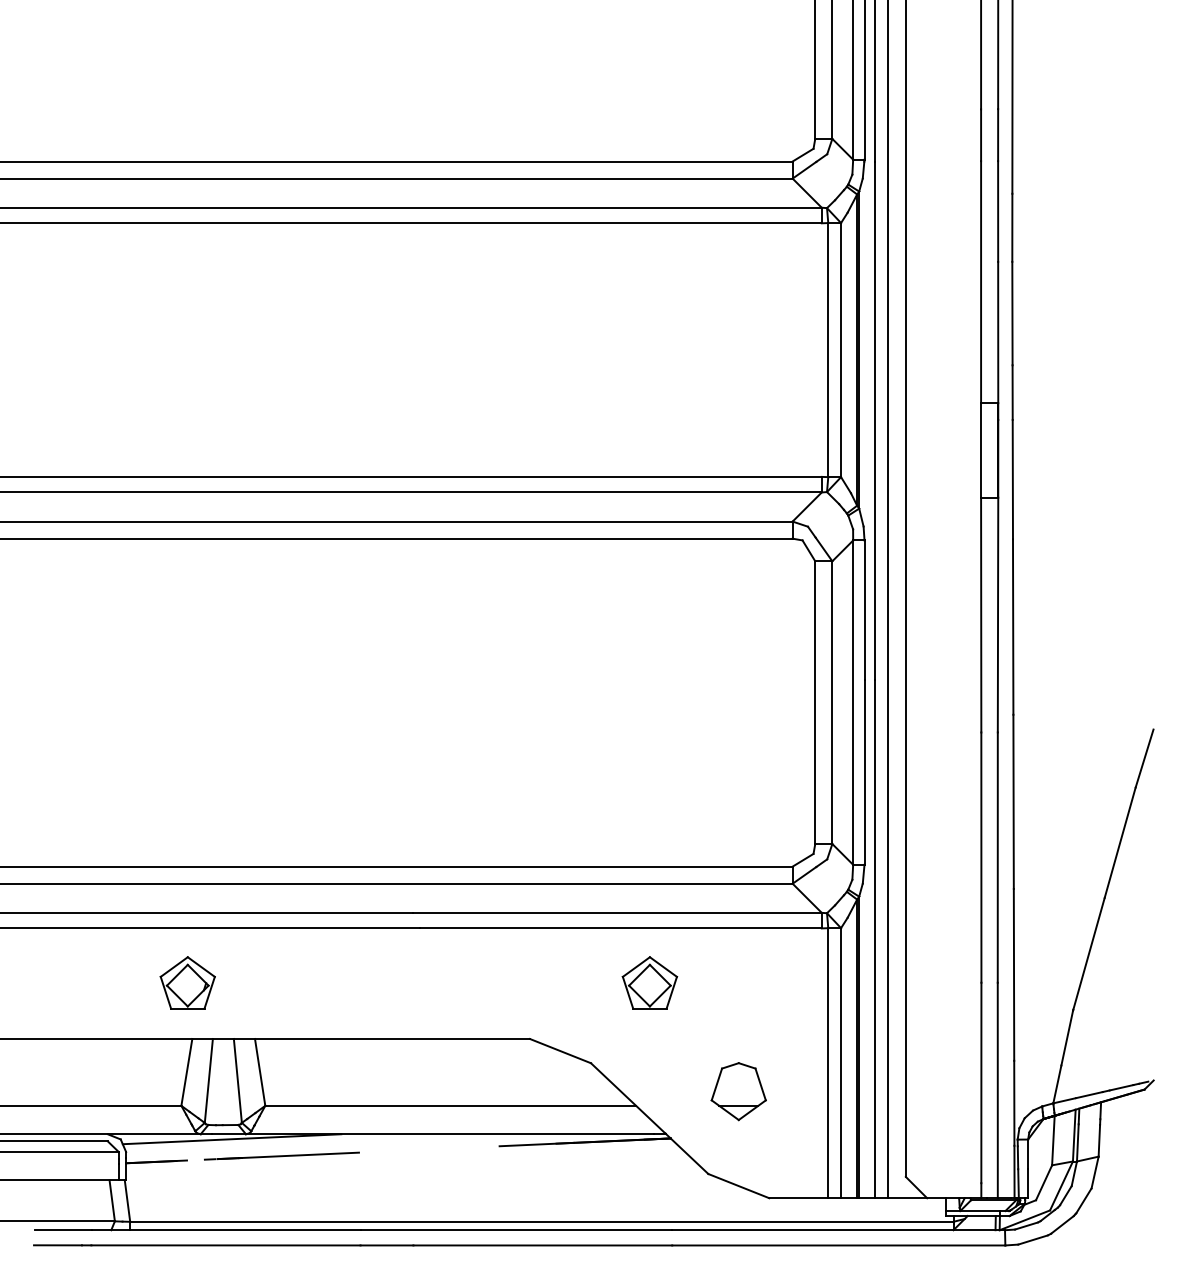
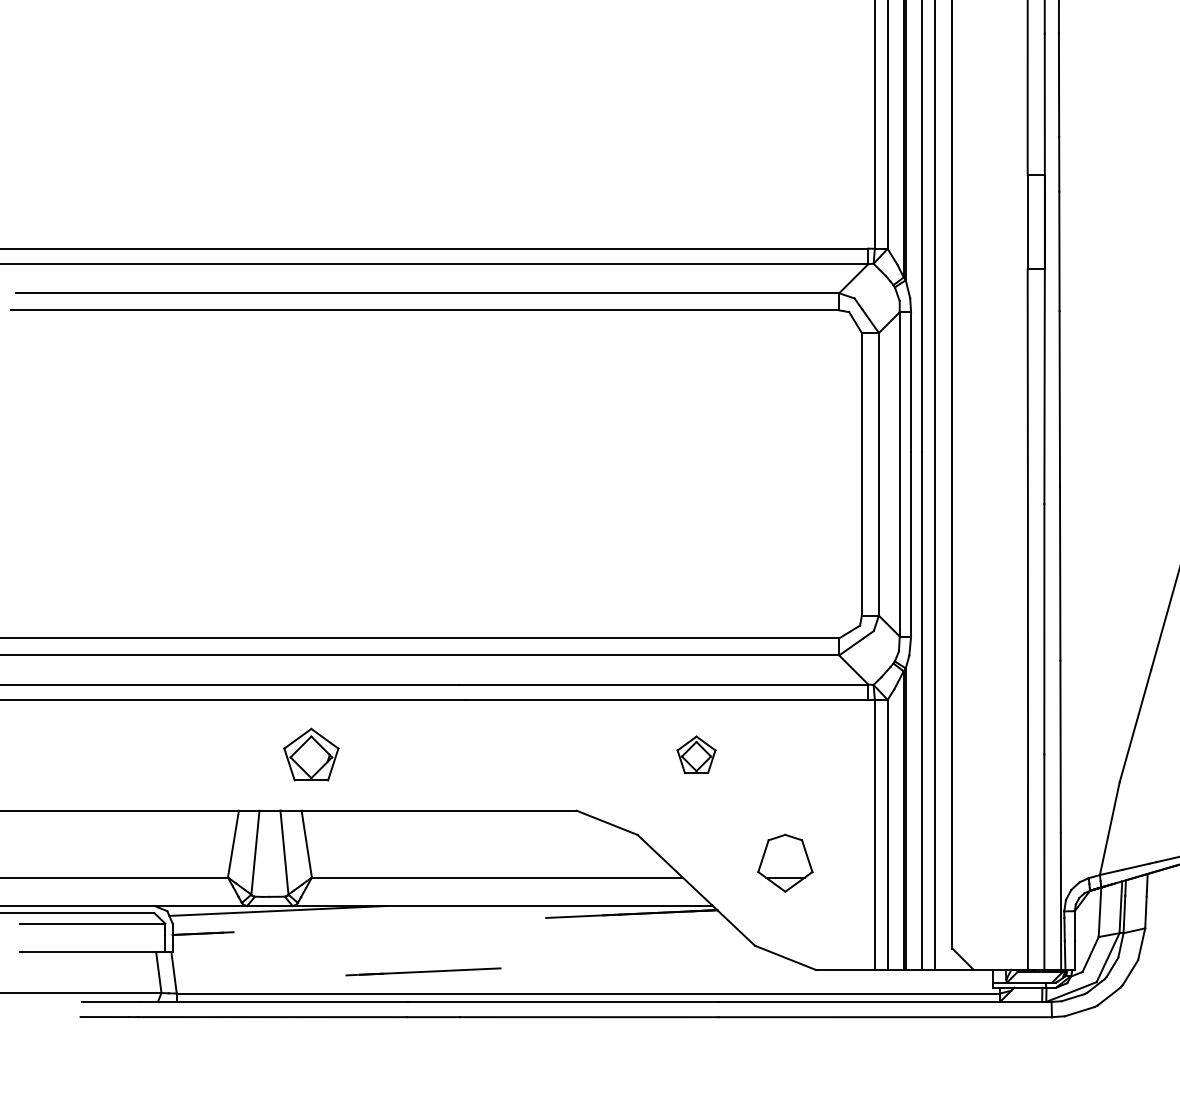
part: (187, 982) -> (311, 754), moved
part: (649, 982) -> (696, 754), size x0.7
line: (281, 1155) -> (423, 971), moved

